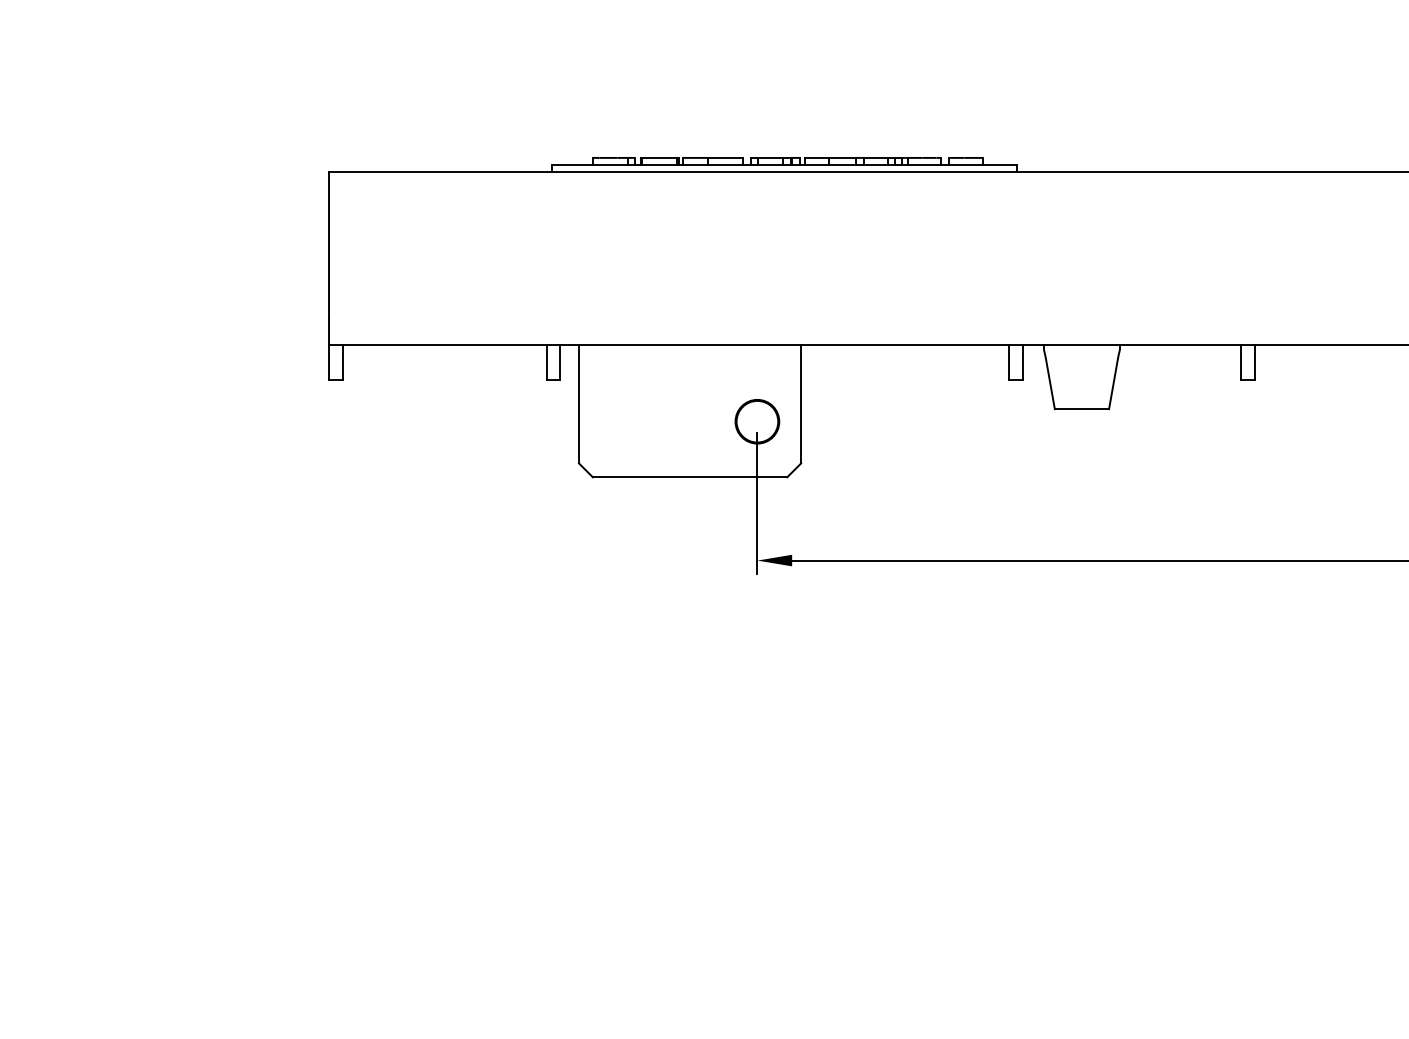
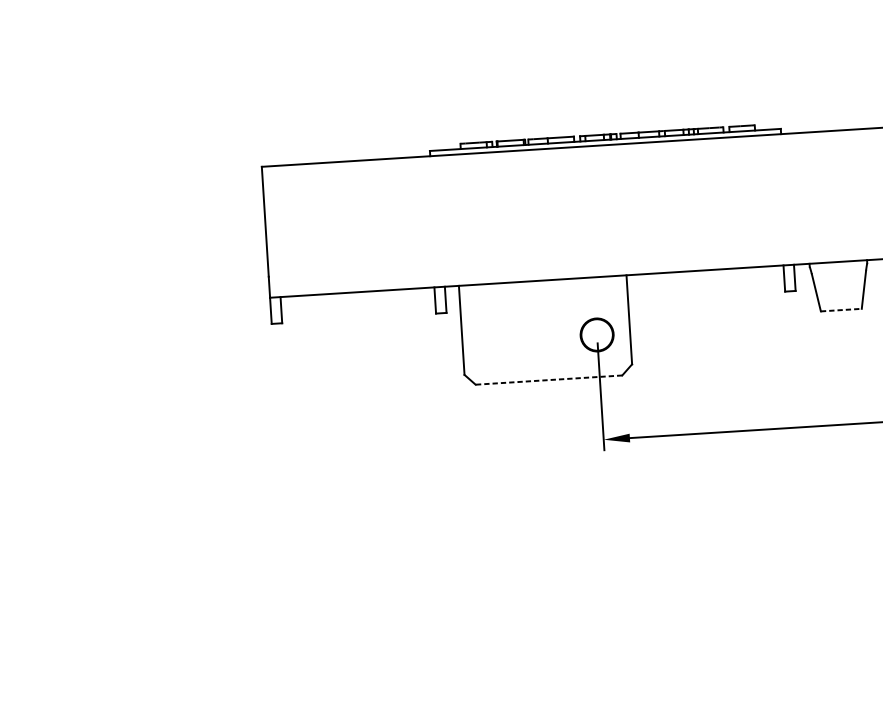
line: (1082, 409) -> (841, 310), solid -> dashed
line: (689, 477) -> (548, 380), solid -> dashed

